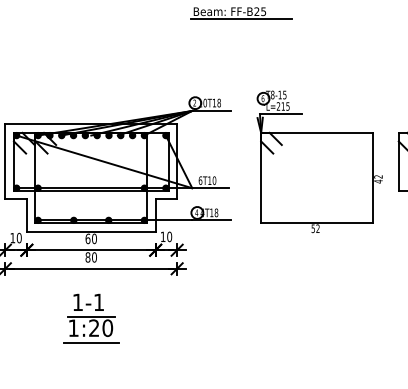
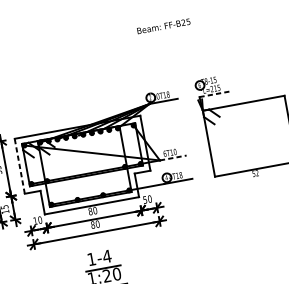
line: (241, 19) -> (173, 30), removed
line: (281, 114) -> (215, 94), solid -> dashed
line: (5, 161) -> (19, 165), solid -> dashed
line: (211, 188) -> (174, 158), solid -> dashed
text: (162, 236) -> (144, 199), 10 -> 50
text: (87, 238) -> (90, 211), 60 -> 80
text: (98, 301) -> (106, 255), 1-1 -> 1-4

